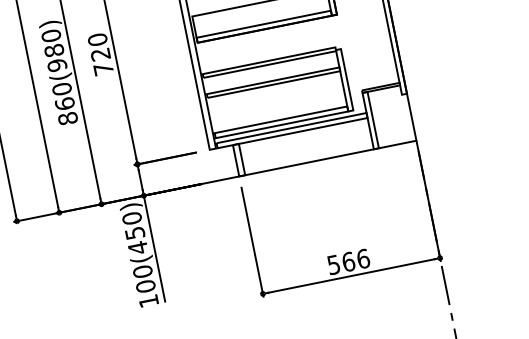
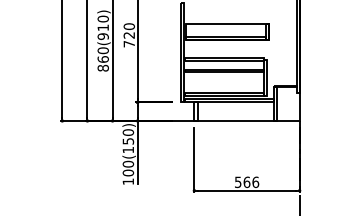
text: (52, 50) -> (102, 27), 860(980) -> 860(910)
text: (136, 247) -> (127, 149), 100(450) -> 100(150)

